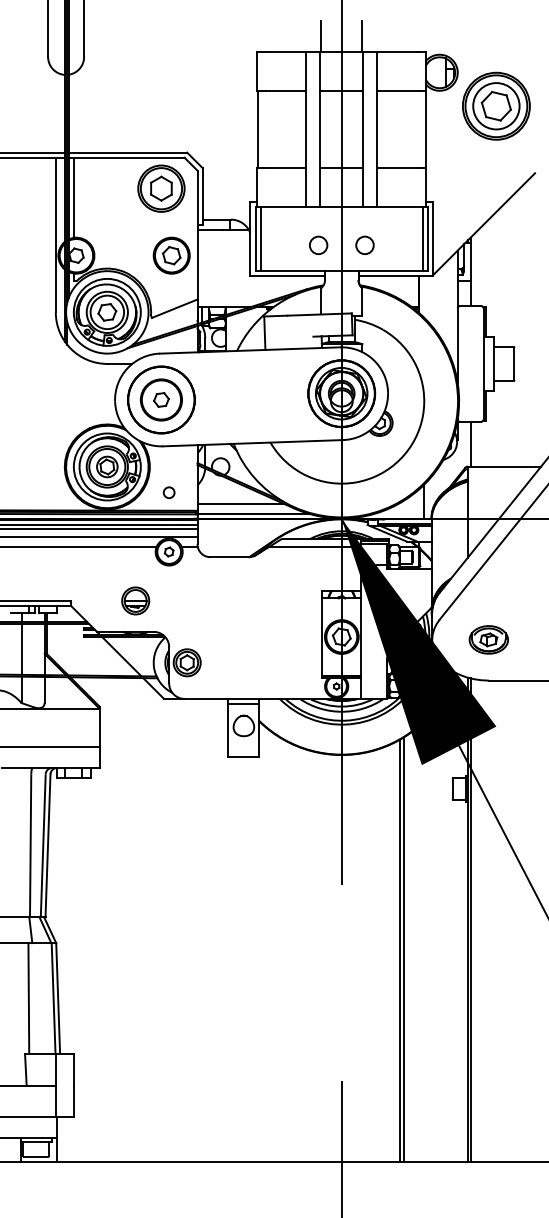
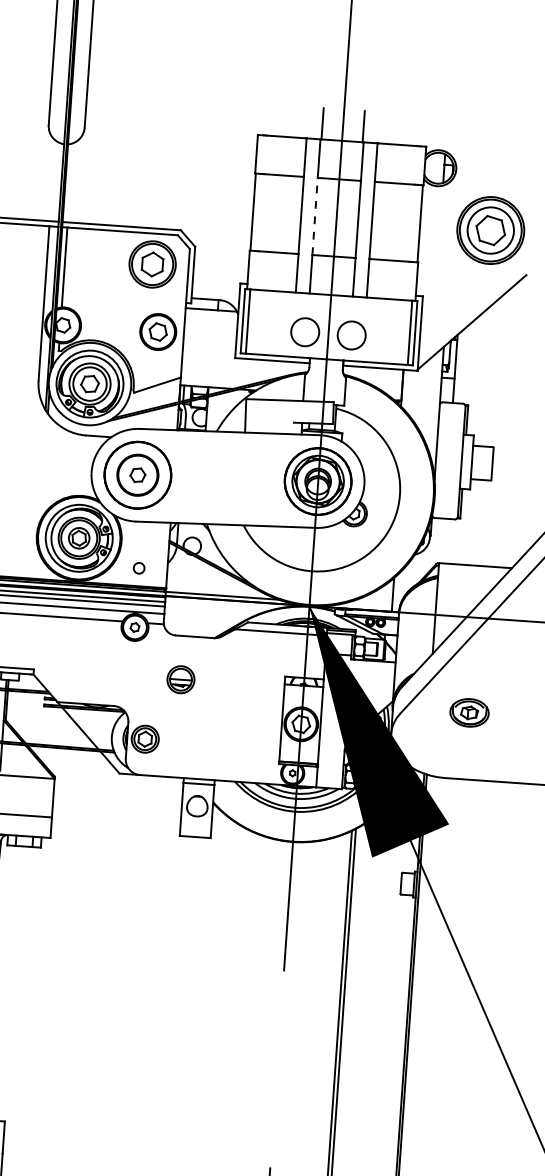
part: (496, 105) -> (490, 229), moved
line: (320, 129) -> (315, 216), solid -> dashed
circle: (318, 244) -> (305, 331), size x1.6
circle: (364, 244) -> (351, 334), size x1.6
line: (470, 443) -> (443, 540), removed
line: (240, 504) -> (209, 585), removed
part: (135, 600) -> (180, 679), moved
part: (488, 639) -> (469, 712), moved

